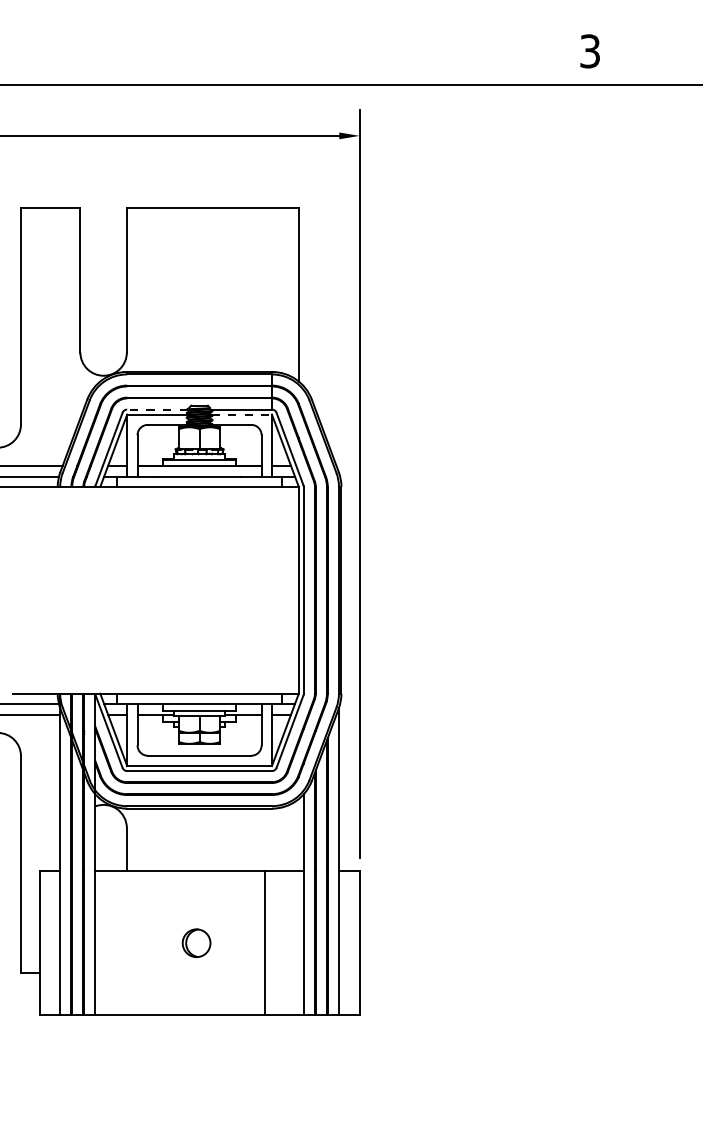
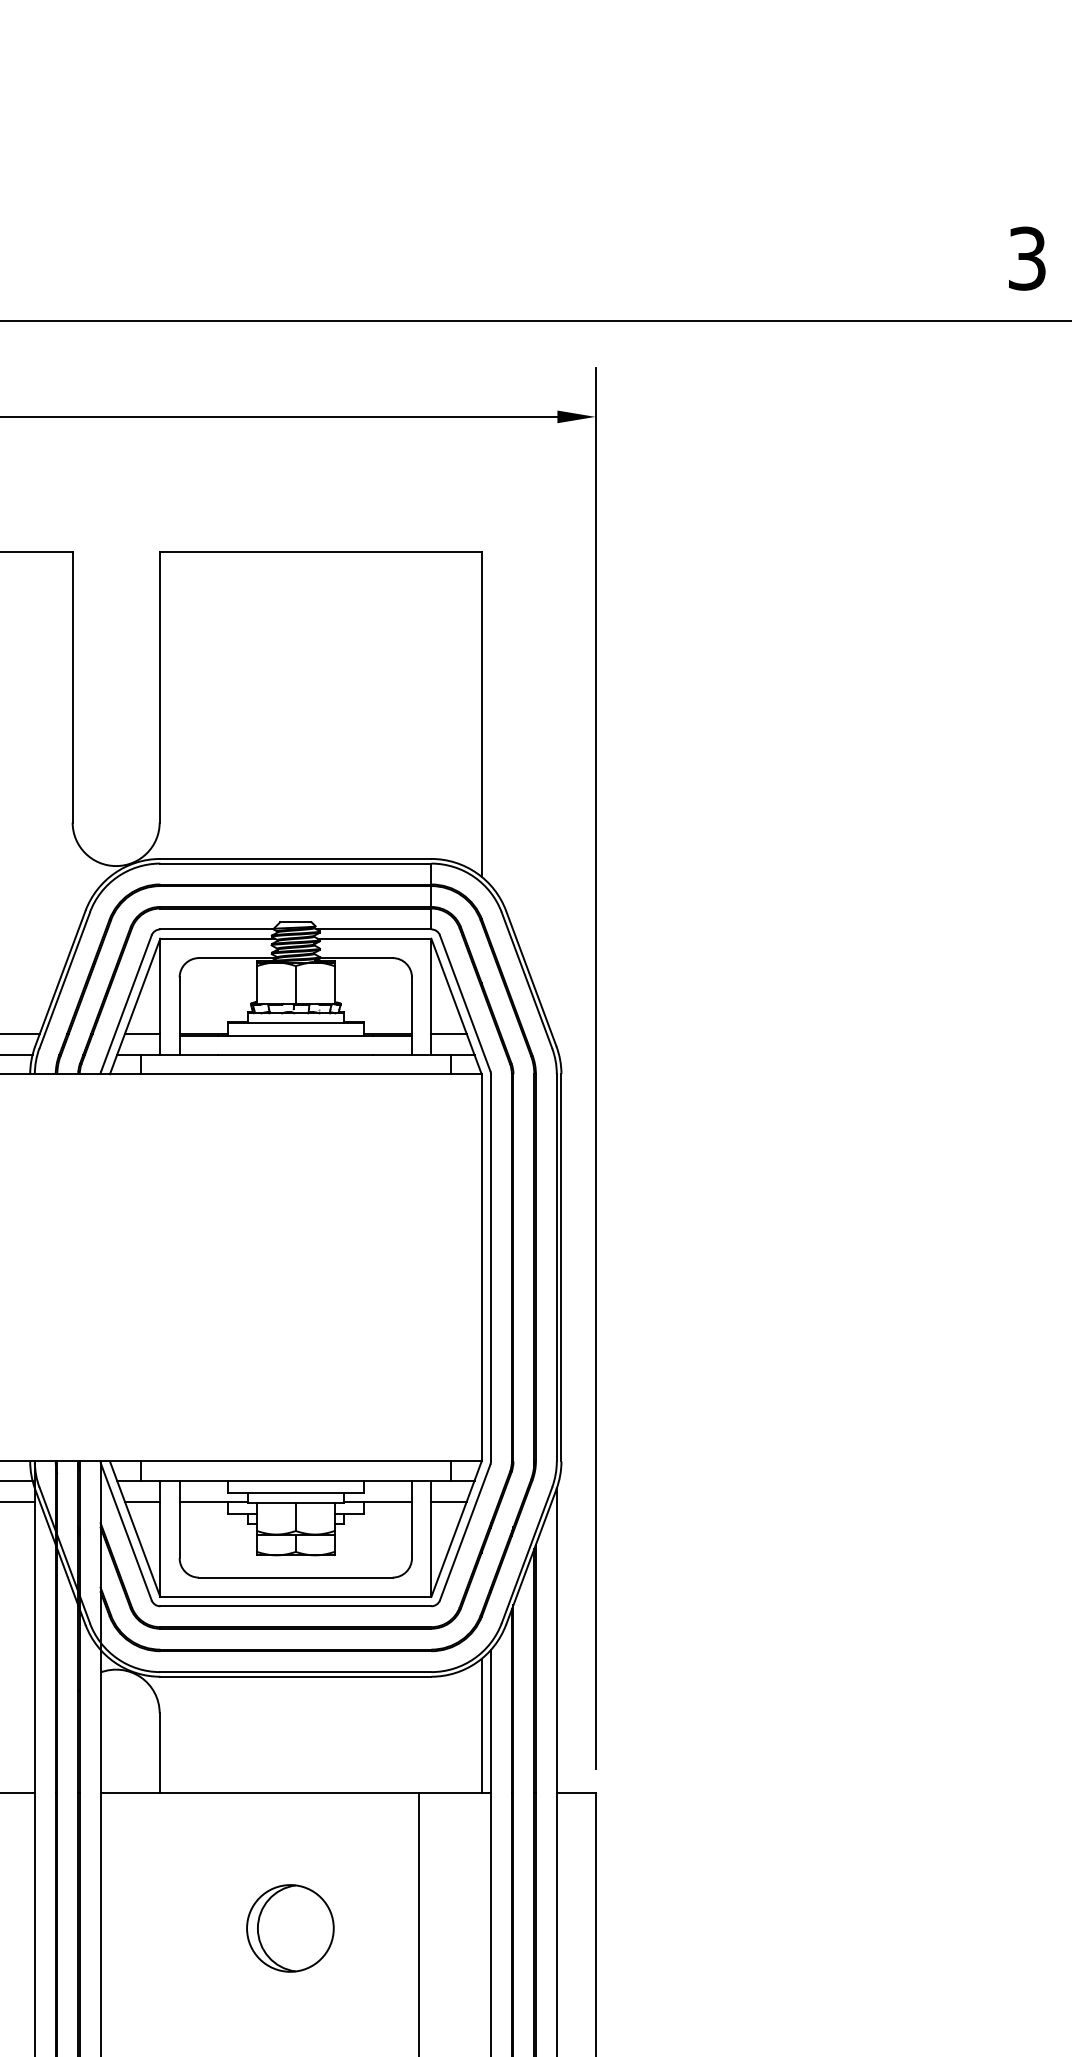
line: (157, 409) -> (217, 929), dashed -> solid
line: (242, 414) -> (376, 938), dashed -> solid
line: (298, 834) -> (481, 1725), added
part: (196, 943) -> (290, 1929), size x1.67

